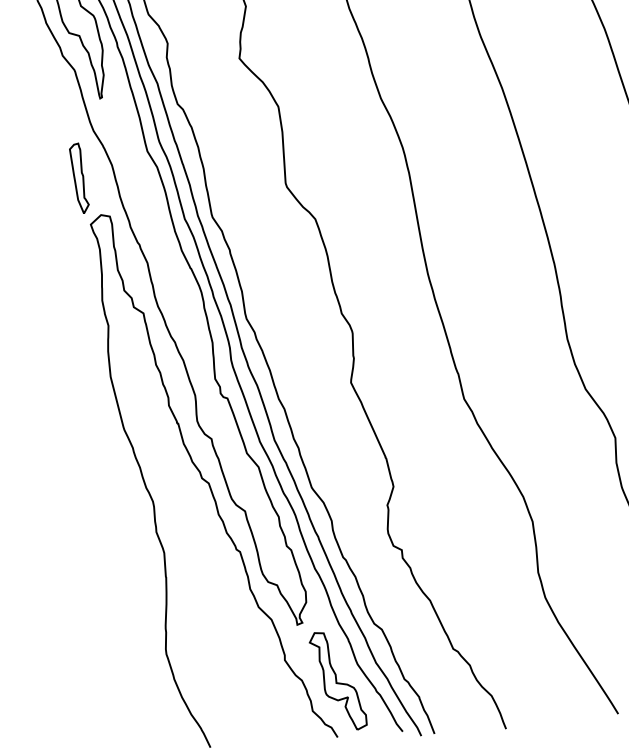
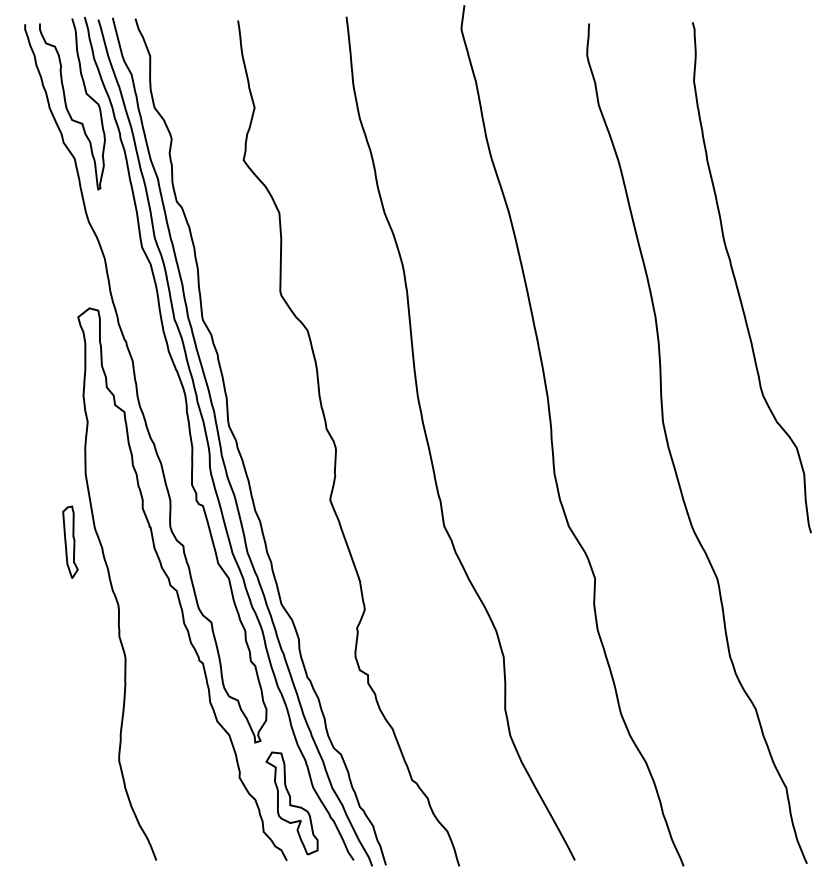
part: (79, 177) -> (70, 541), moved

